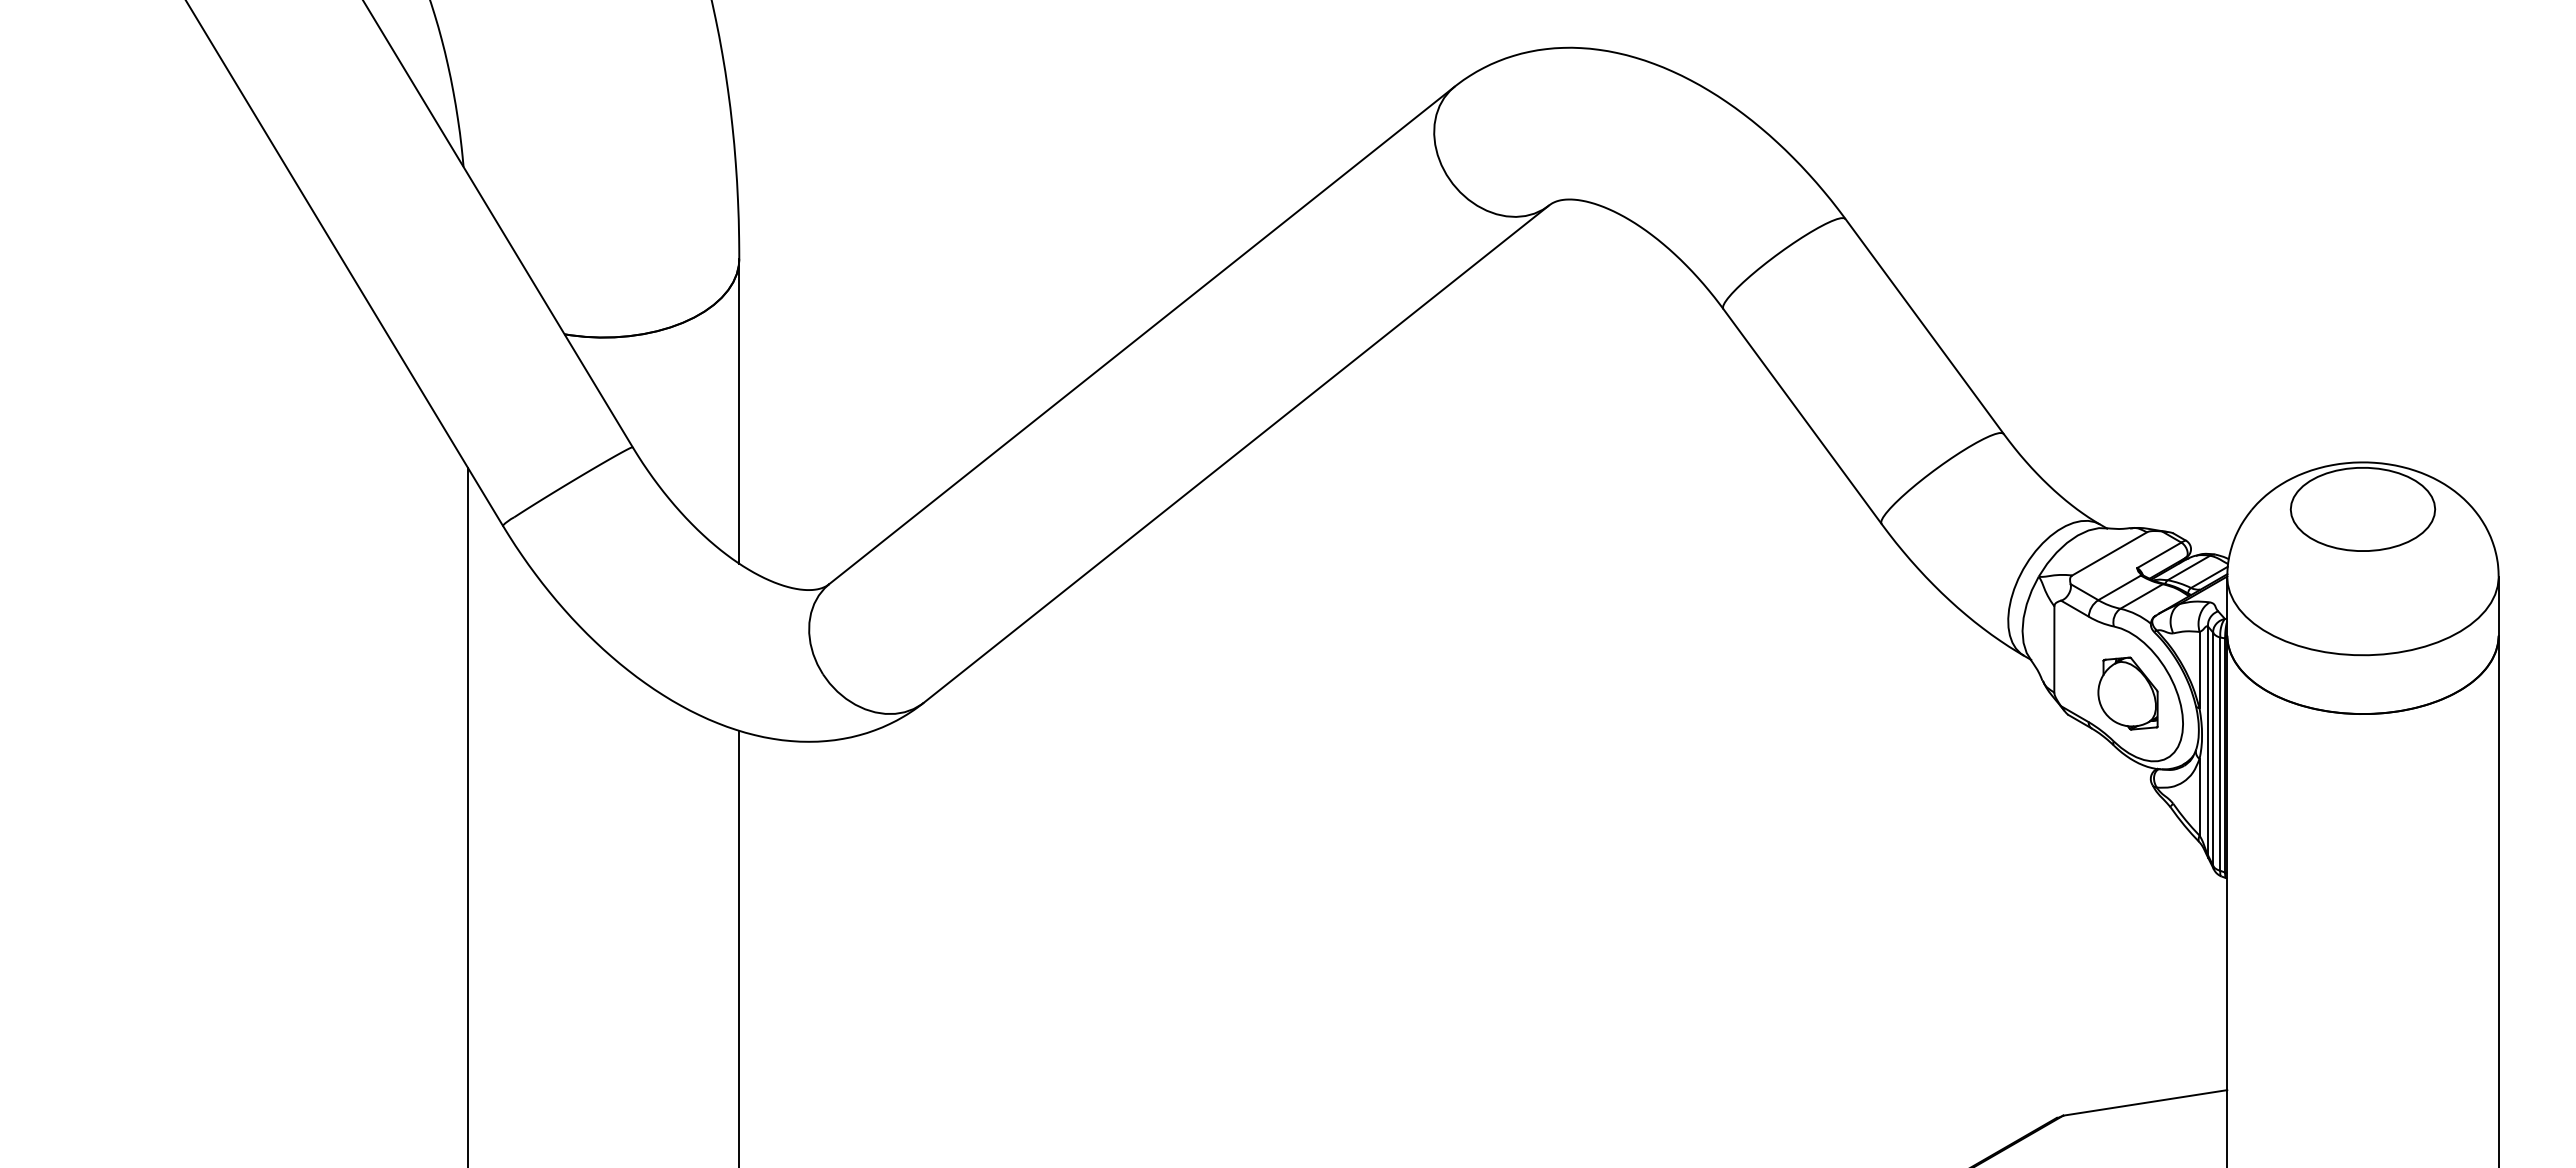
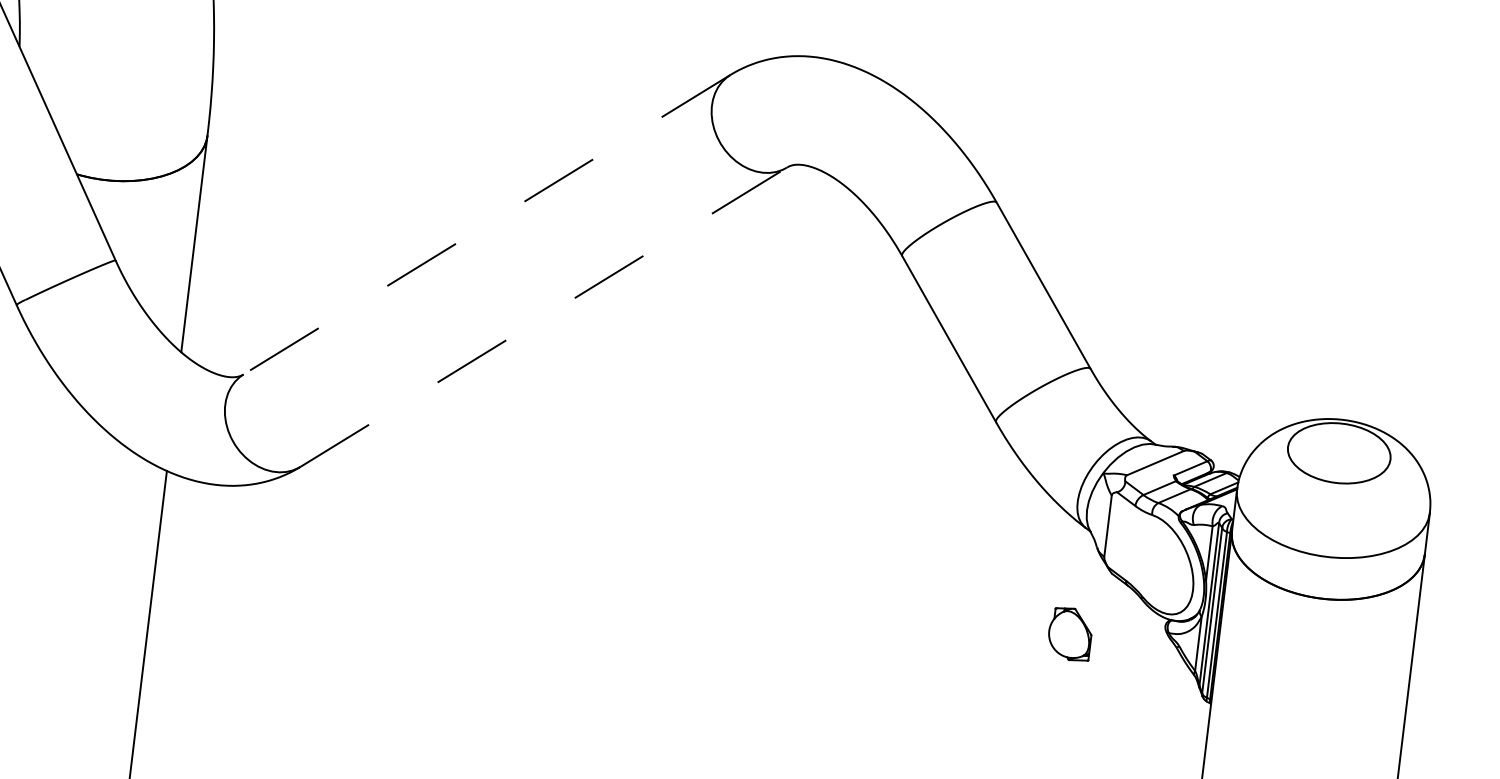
line: (1141, 335) -> (486, 224), solid -> dashed
line: (1236, 453) -> (543, 316), solid -> dashed
part: (2127, 693) -> (1069, 634), moved

